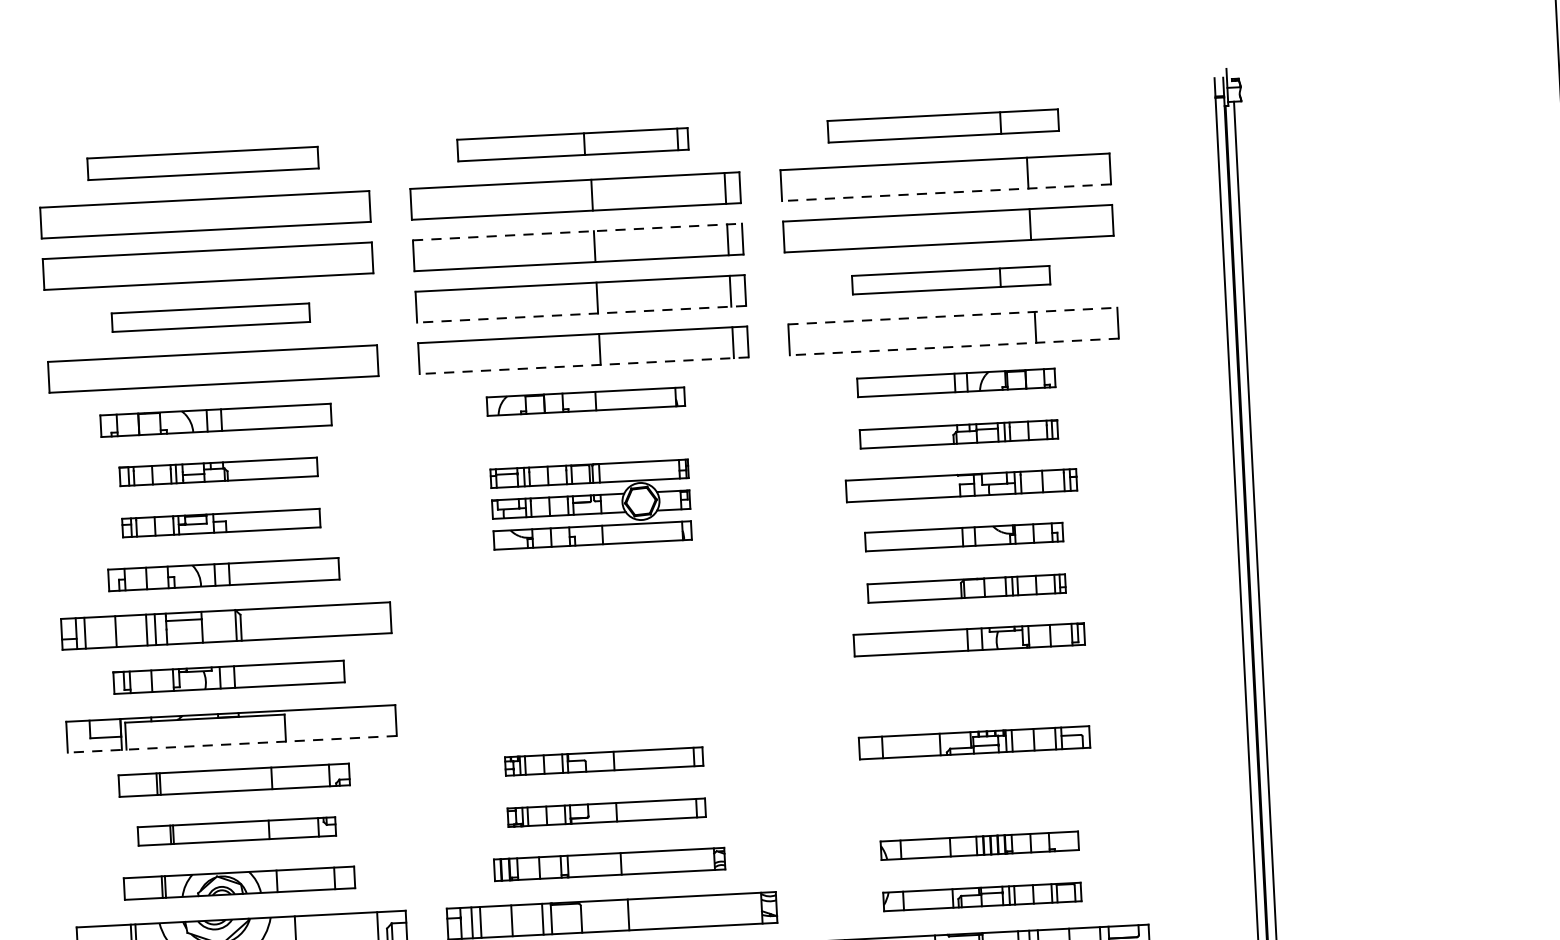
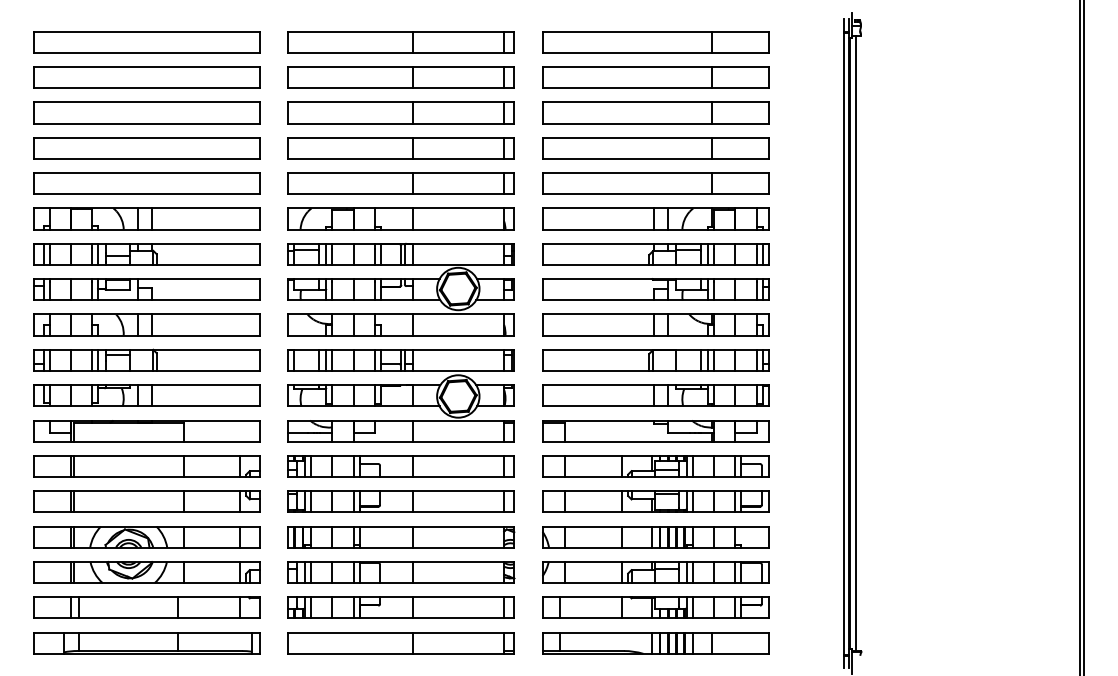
part: (942, 126) -> (655, 42), size x1.43
part: (572, 145) -> (400, 42), size x1.43
part: (202, 163) -> (146, 42), size x1.43
line: (946, 193) -> (655, 88), dashed -> solid
line: (577, 232) -> (401, 102), dashed -> solid
part: (950, 280) -> (655, 148), size x1.67
line: (580, 313) -> (400, 158), dashed -> solid
line: (953, 316) -> (656, 173), dashed -> solid
part: (210, 317) -> (146, 148), size x1.67
line: (954, 347) -> (655, 194), dashed -> solid
line: (583, 366) -> (400, 194), dashed -> solid
part: (955, 382) -> (655, 218), size x1.67
part: (585, 400) -> (400, 218), size x1.67
part: (215, 419) -> (146, 218), size x1.43
part: (958, 434) -> (655, 254), size x1.67
part: (218, 472) -> (146, 254), size x1.67
part: (961, 485) -> (655, 289), size x1.43
part: (590, 504) -> (400, 289), size x1.67
part: (220, 522) -> (146, 289), size x1.67
part: (963, 536) -> (655, 324), size x1.67
part: (223, 573) -> (146, 324), size x1.43
part: (966, 588) -> (655, 360), size x1.67
part: (968, 639) -> (655, 395), size x1.43
part: (598, 658) -> (400, 395), added
part: (228, 677) -> (146, 395), size x1.43
part: (971, 691) -> (655, 431), added
part: (974, 742) -> (655, 466), size x1.43
line: (232, 743) -> (146, 441), dashed -> solid
part: (603, 761) -> (400, 466), size x1.67
part: (233, 780) -> (146, 466), size x1.43
part: (976, 793) -> (655, 501), added
part: (605, 812) -> (400, 501), size x1.67
part: (236, 831) -> (146, 501), size x1.67
part: (979, 846) -> (655, 537), size x1.67
part: (609, 864) -> (401, 537), size x1.43
part: (239, 883) -> (146, 537), size x1.43
part: (981, 896) -> (655, 572), size x1.67

